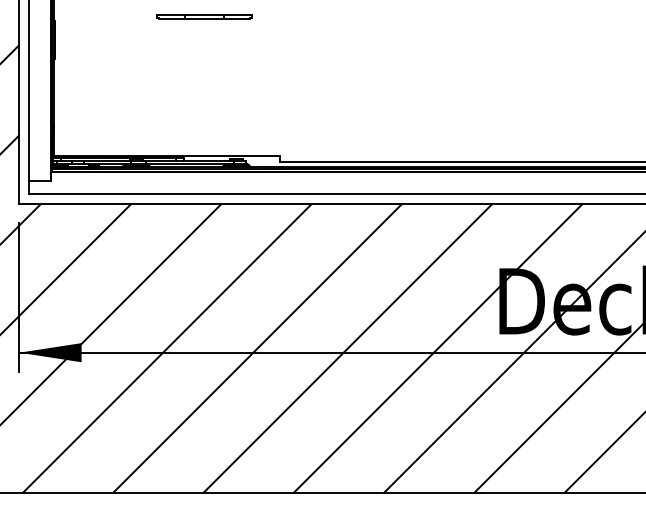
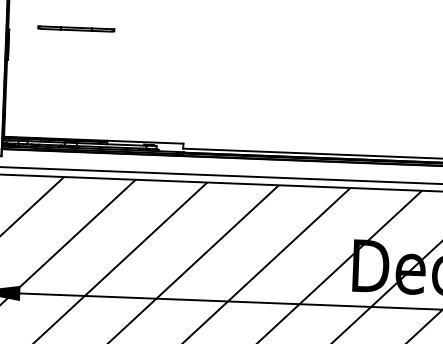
part: (204, 16) -> (76, 28), moved

